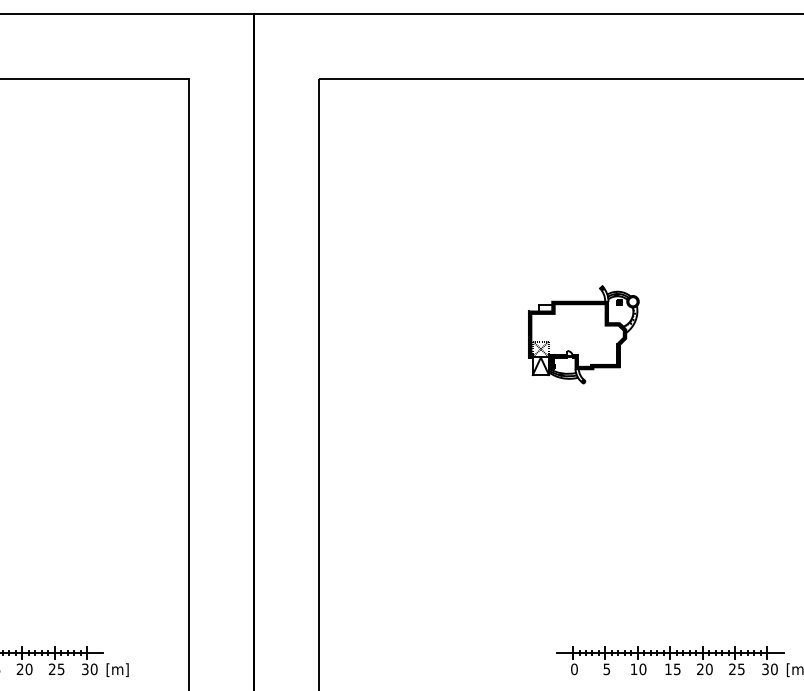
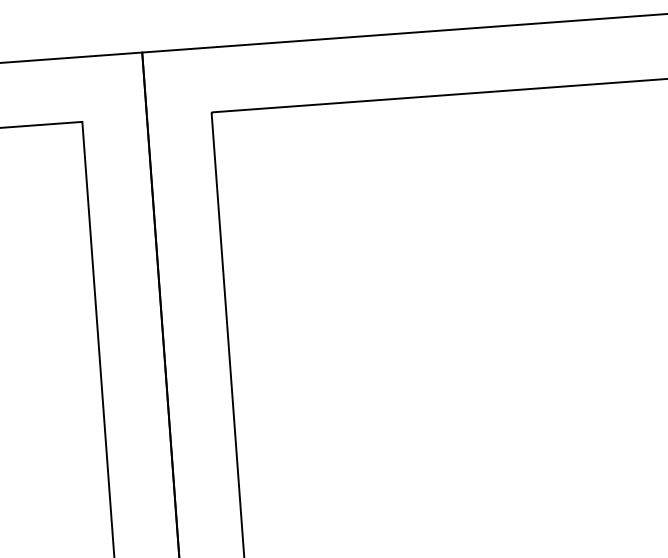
part: (583, 334) -> (494, 347), removed

